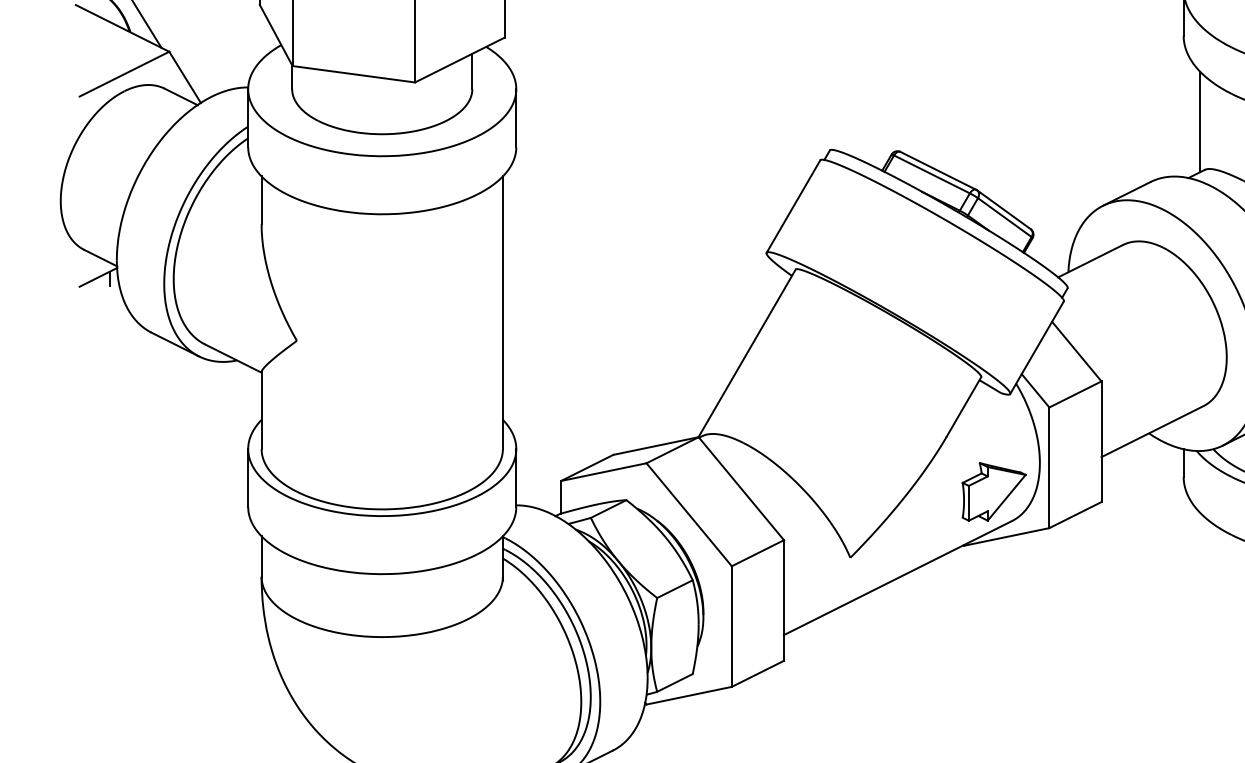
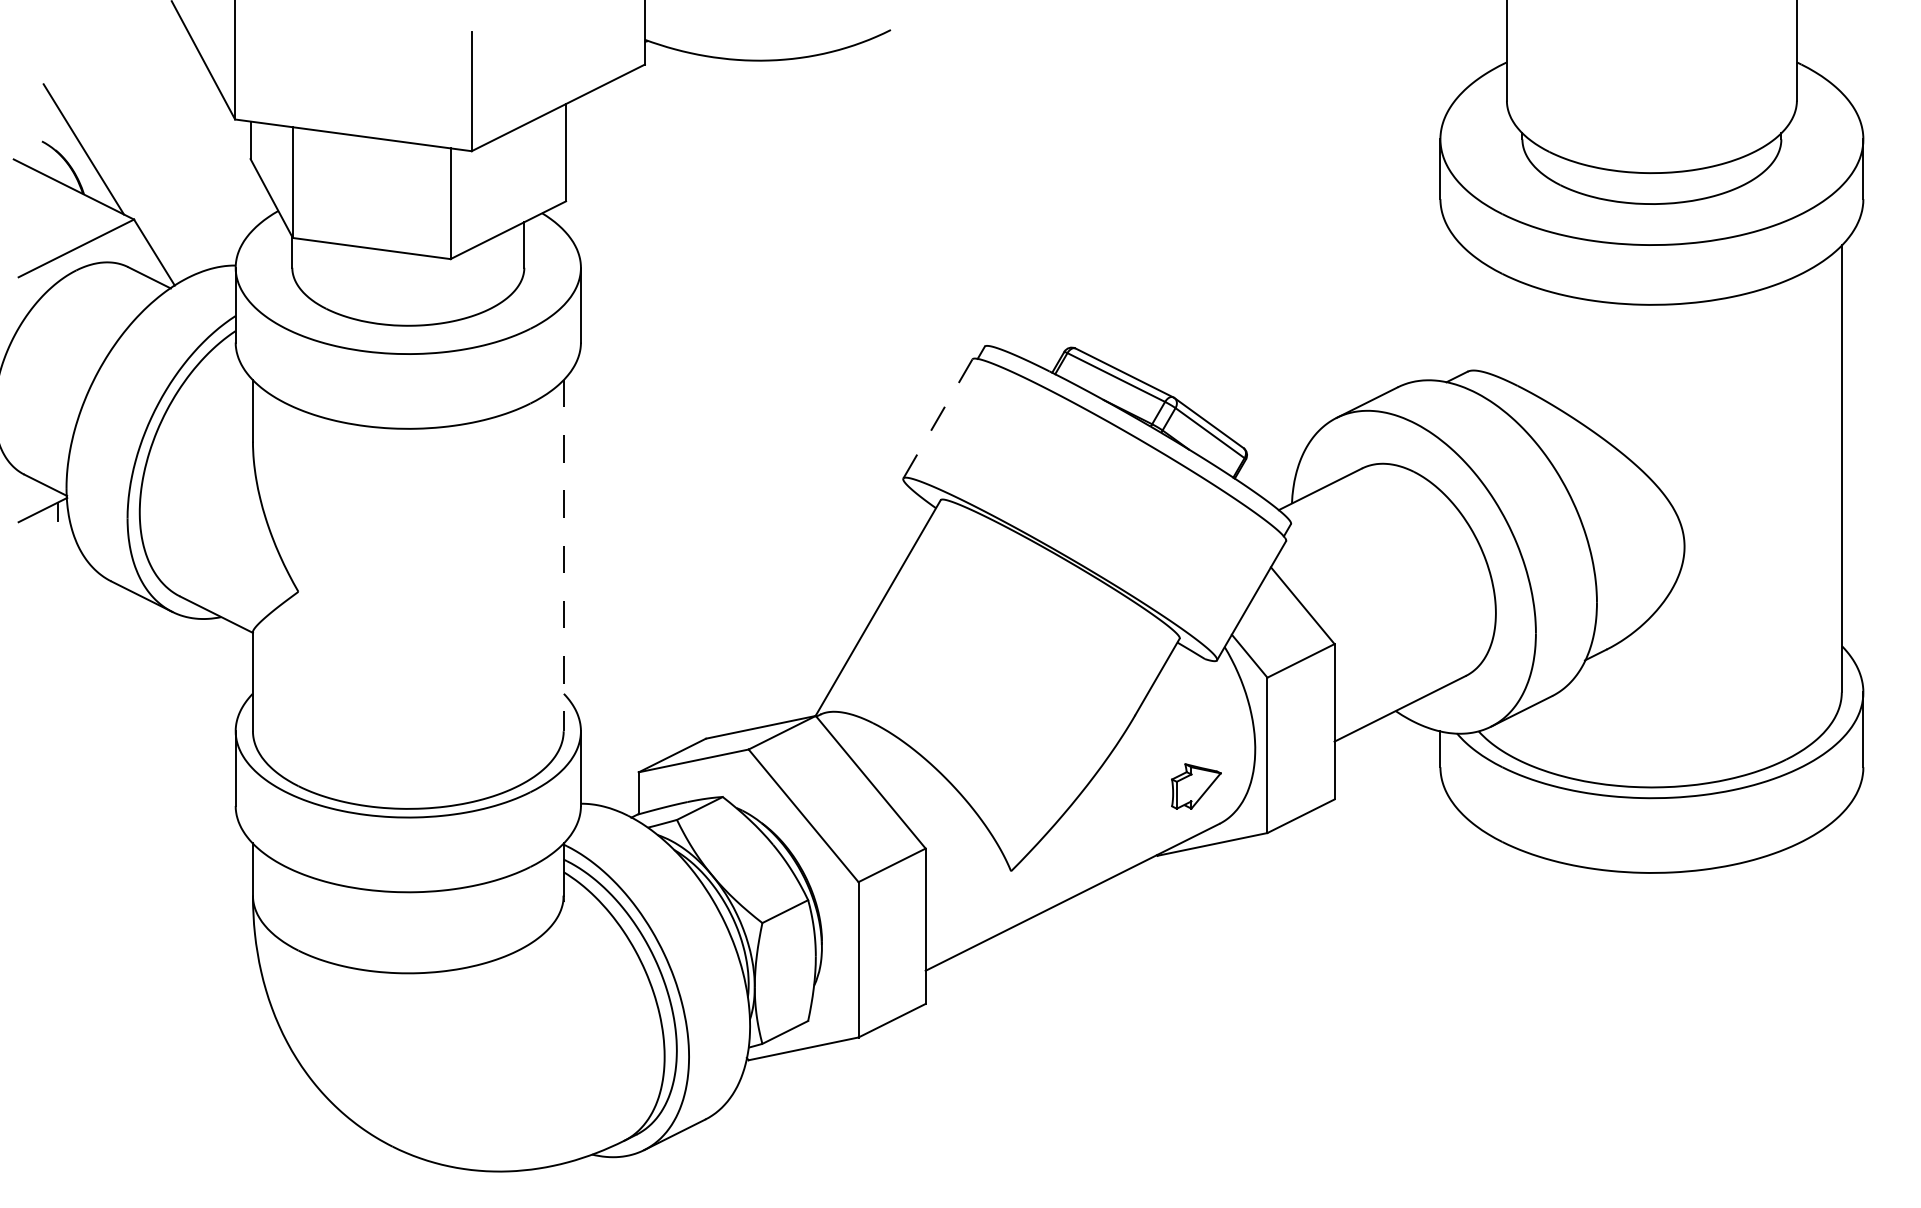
line: (1200, 121) -> (1462, 309), removed
line: (793, 206) -> (937, 418), solid -> dashed
line: (502, 312) -> (563, 555), solid -> dashed
part: (994, 491) -> (1196, 786), size x0.6

